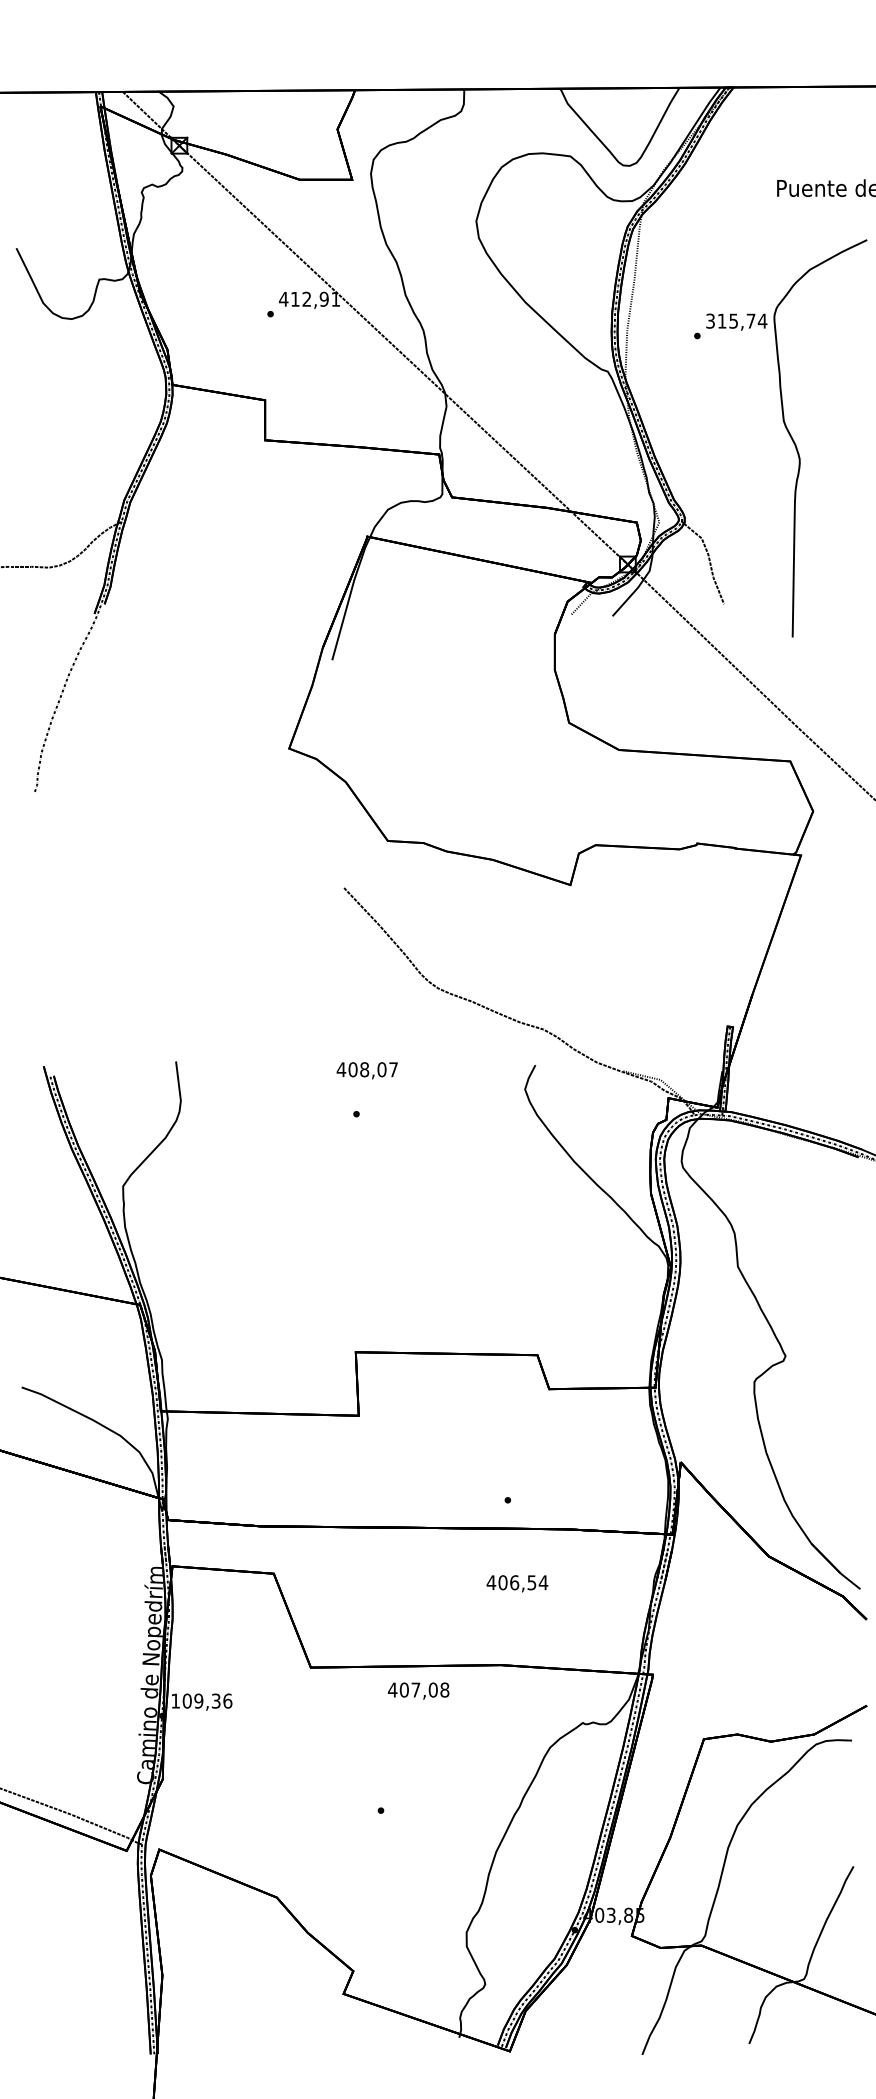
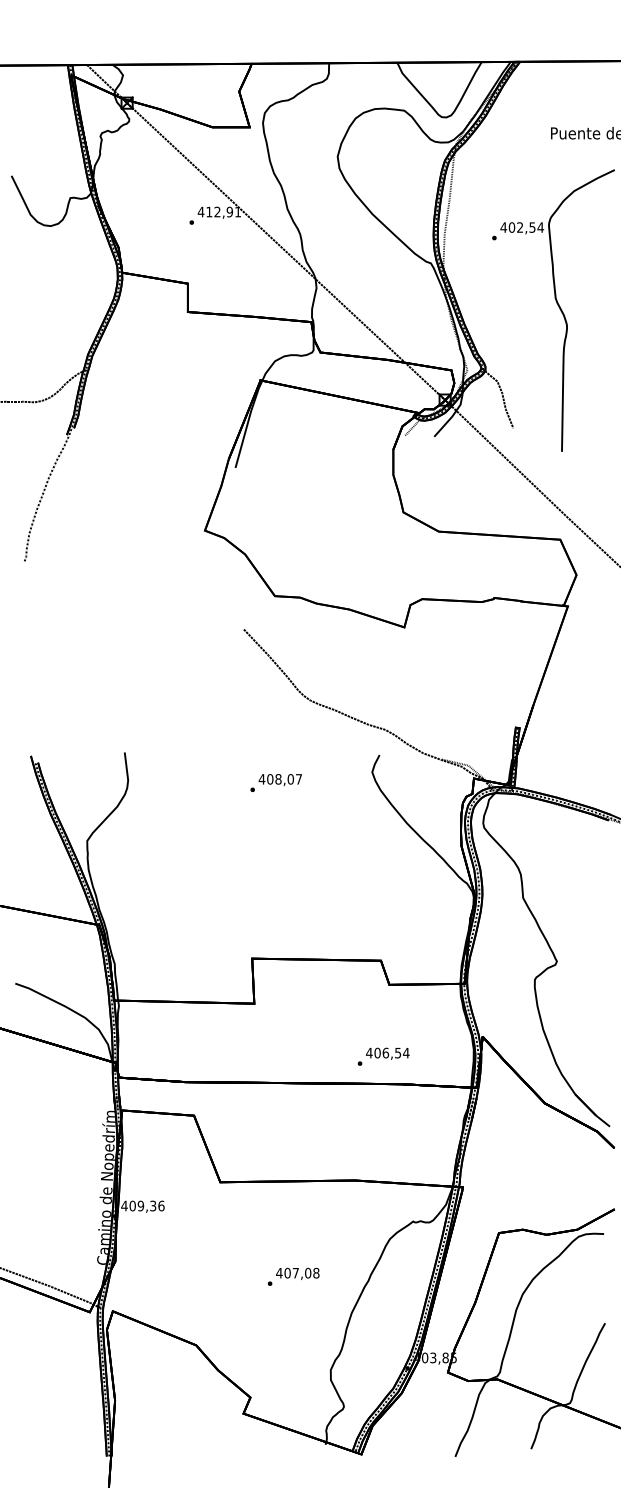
text: (729, 321) -> (517, 227), 315,74 -> 402,54
text: (366, 1071) -> (279, 780), moved
text: (516, 1583) -> (387, 1053), moved
text: (418, 1690) -> (297, 1273), moved
text: (175, 1700) -> (124, 1205), 109,36 -> 409,36

